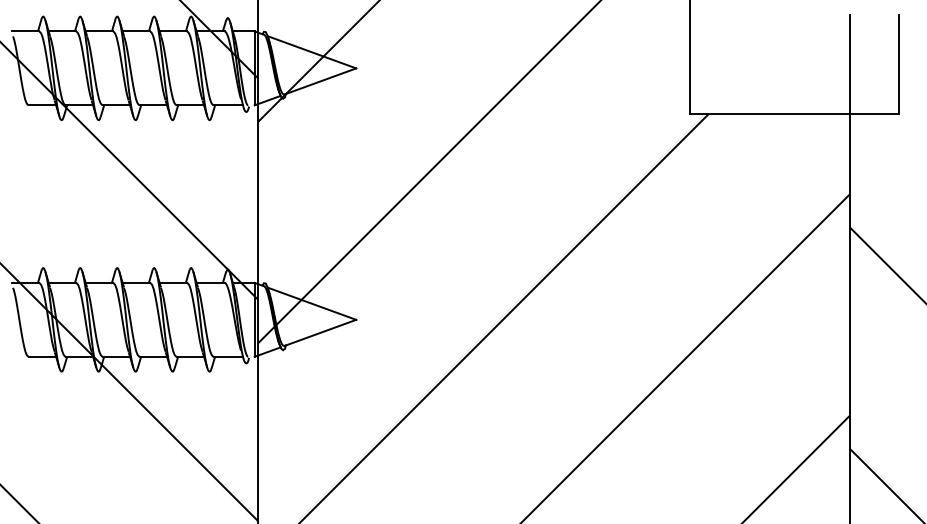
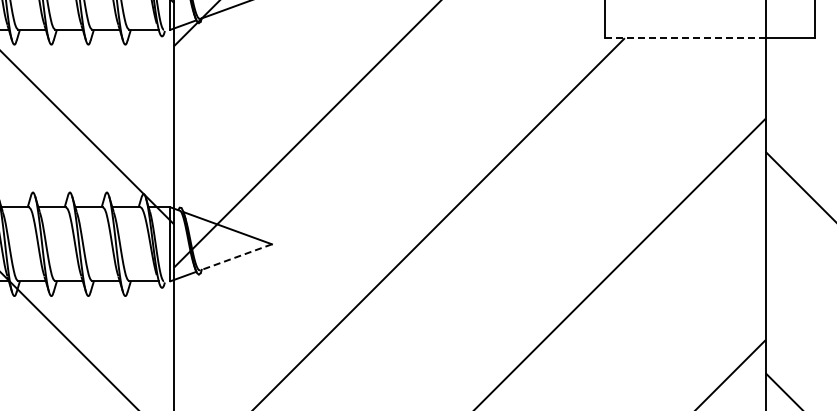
line: (769, 113) -> (685, 37), solid -> dashed
line: (320, 333) -> (236, 257), solid -> dashed

